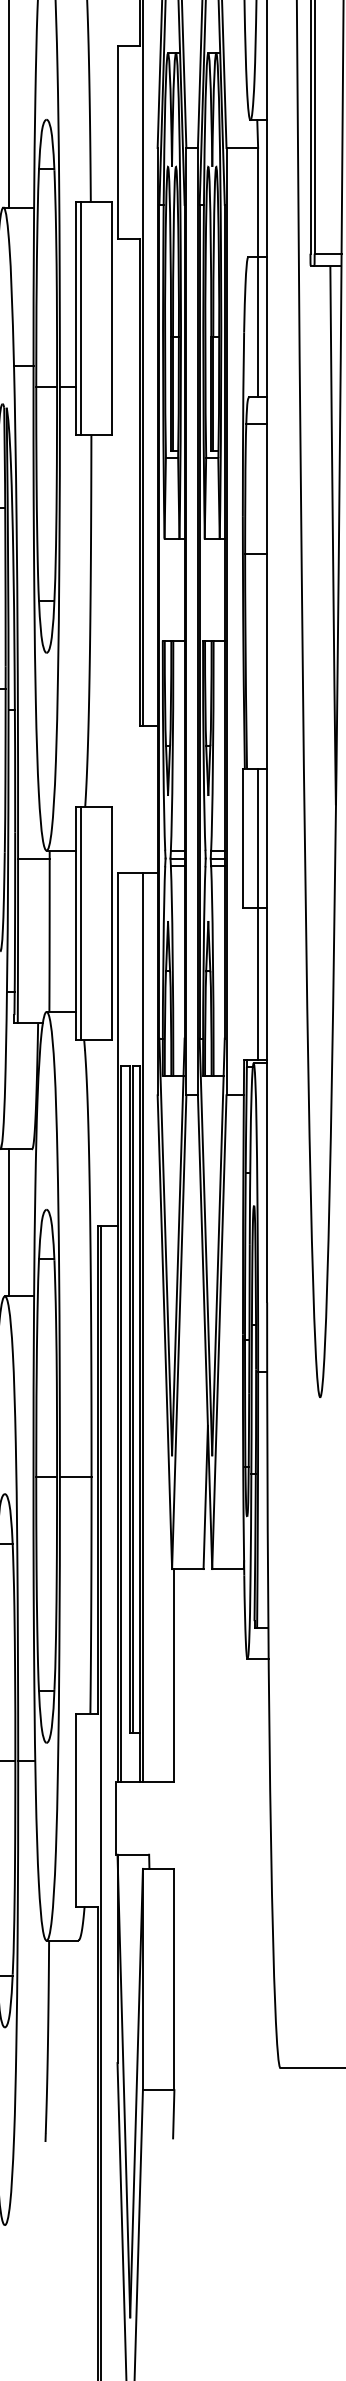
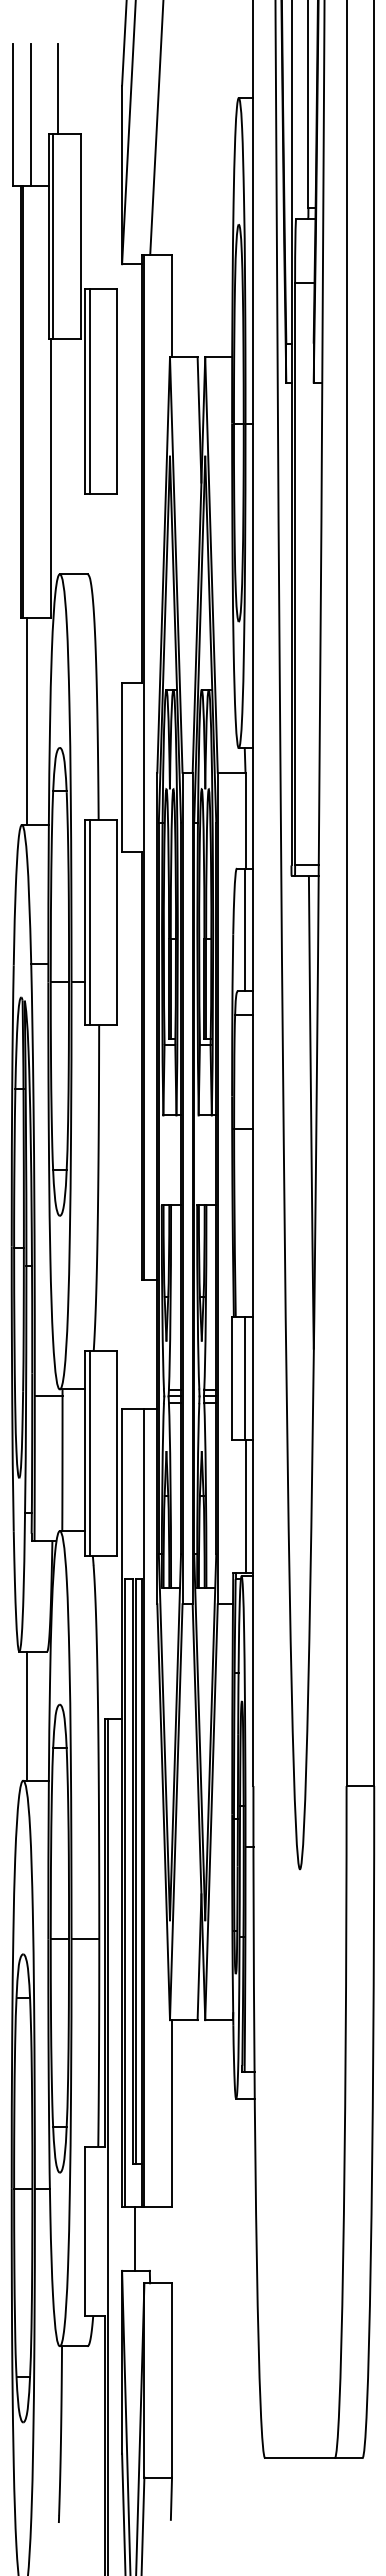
line: (115, 1817) -> (135, 2238), moved

